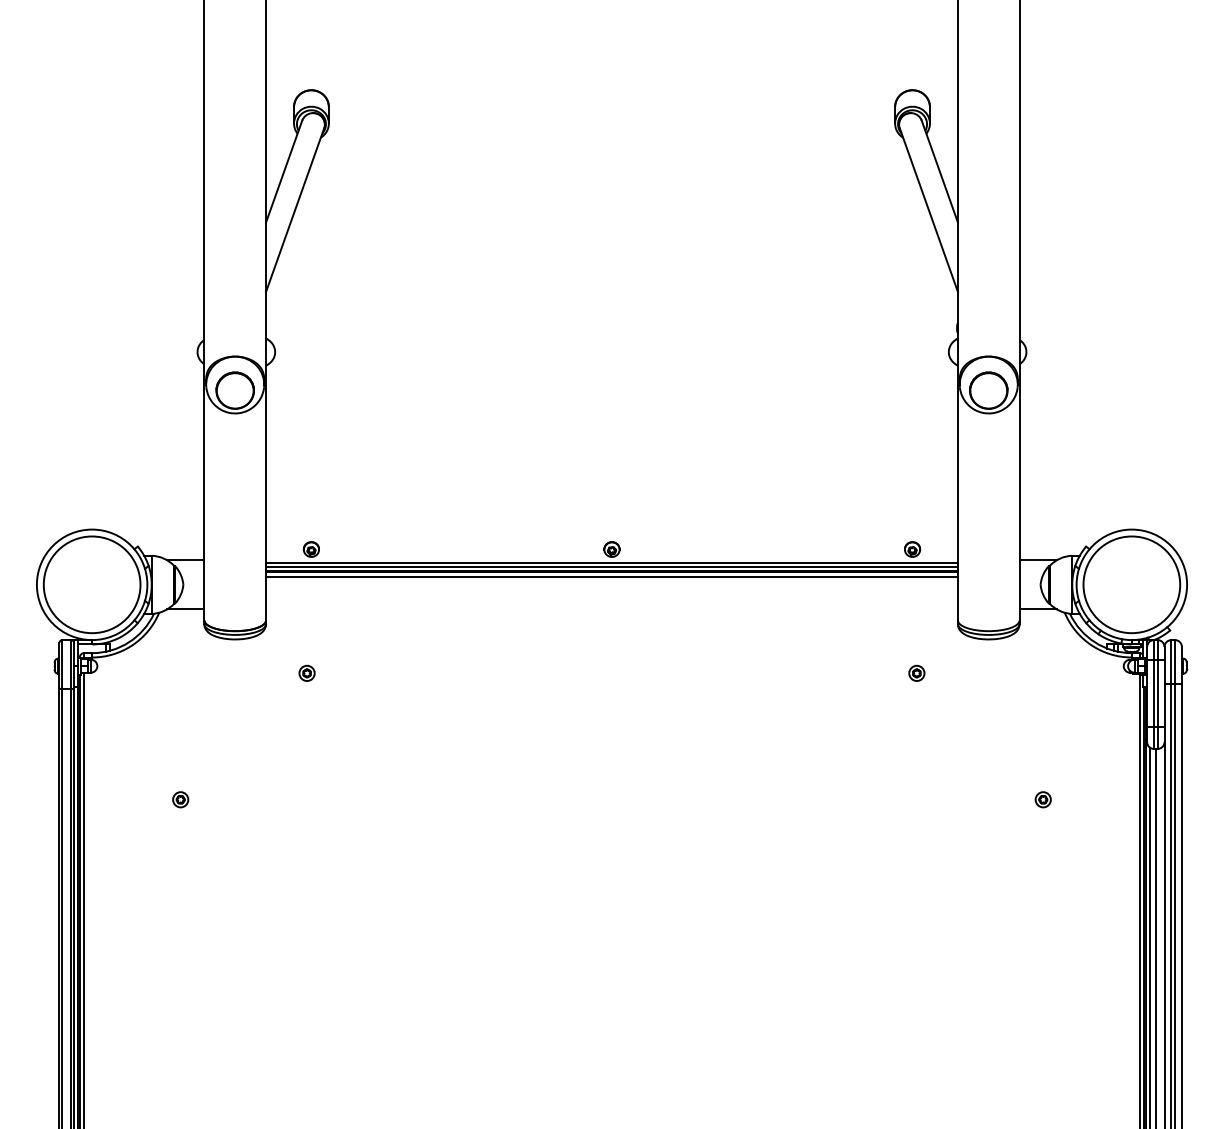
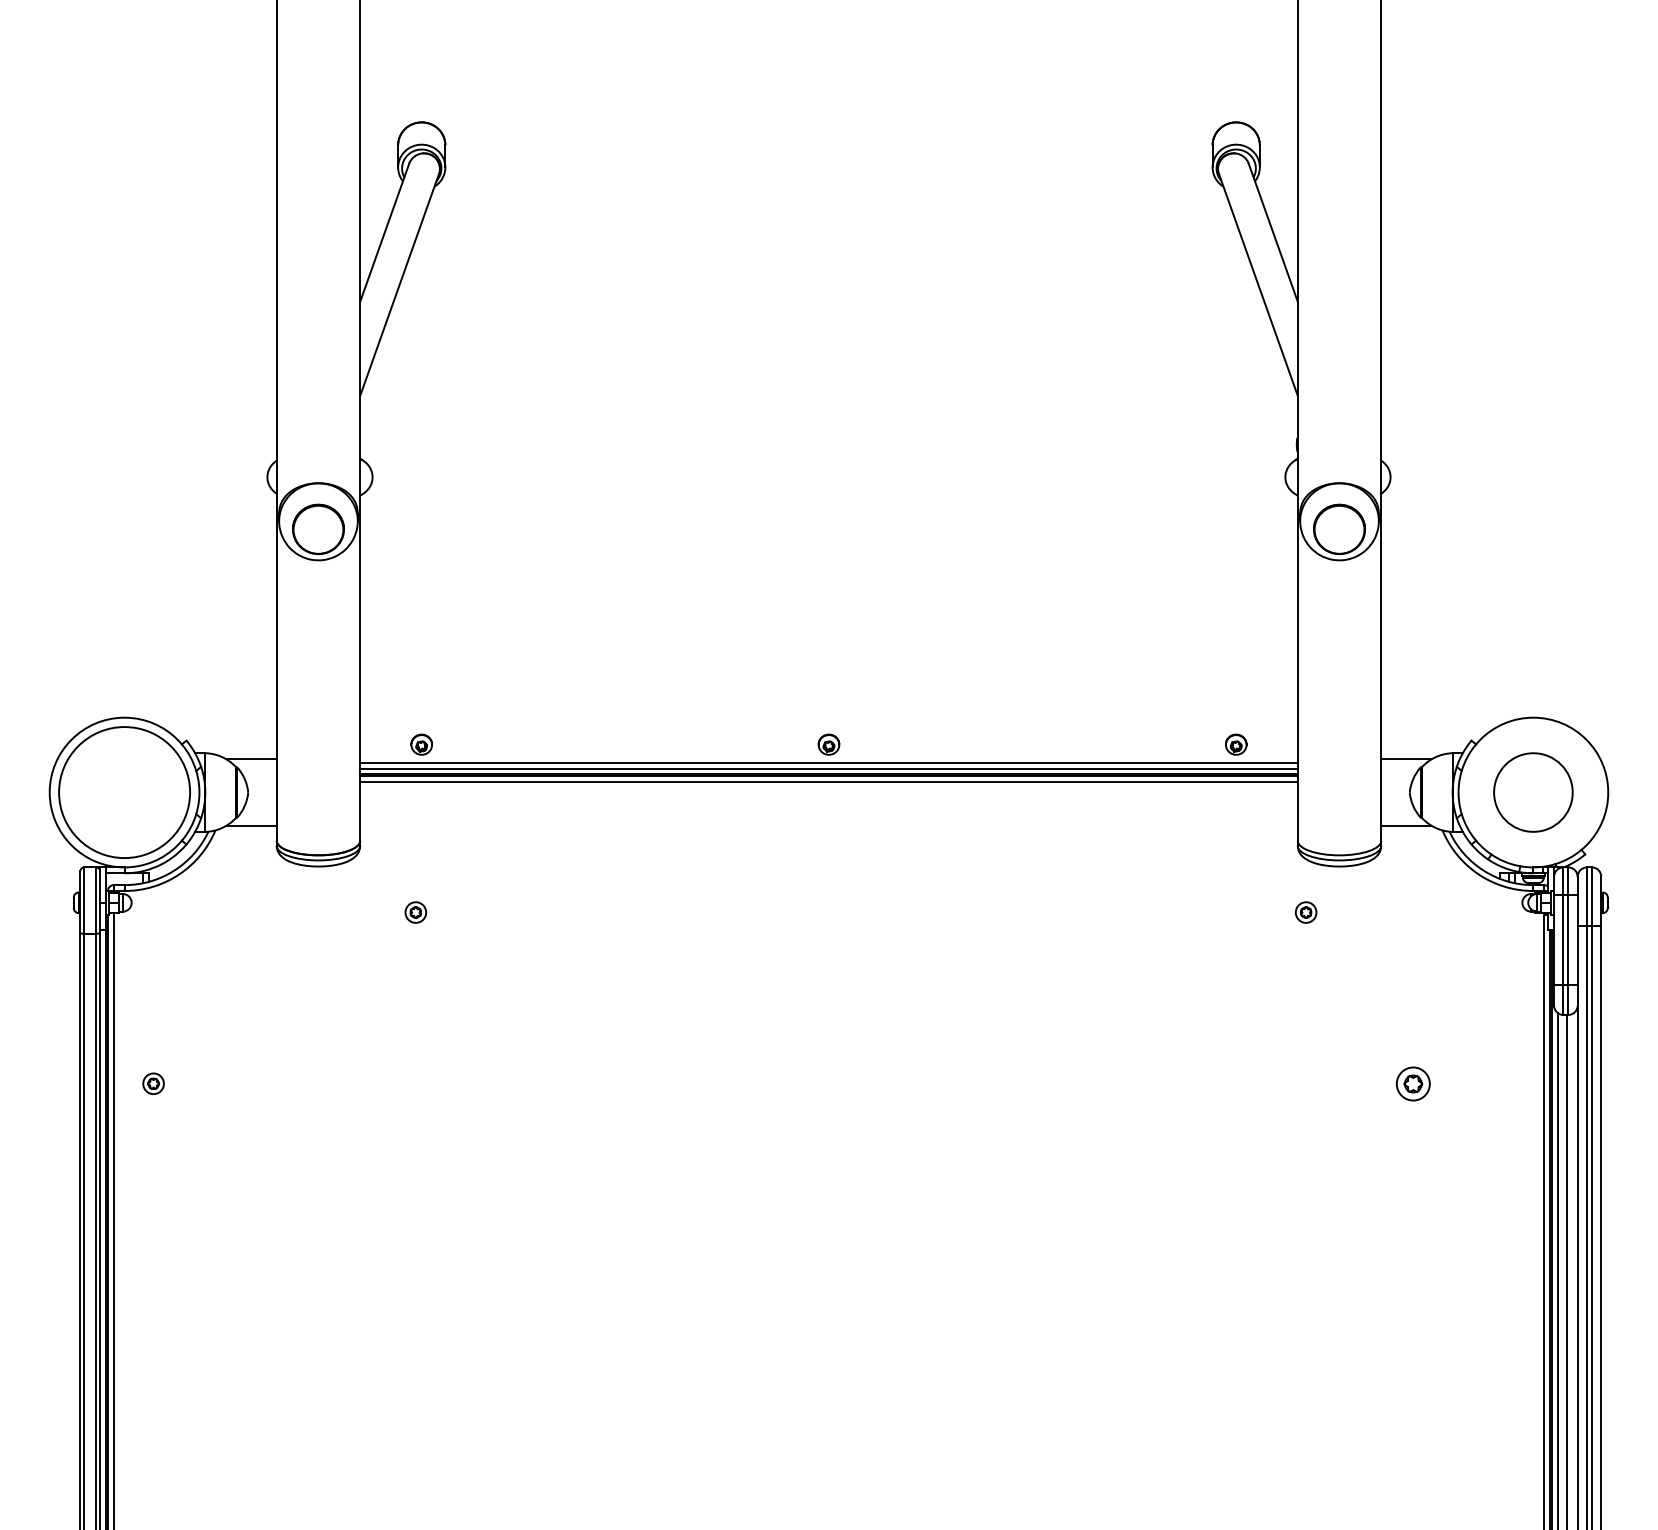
circle: (1131, 584) -> (1532, 792), size x0.6
part: (916, 673) -> (1305, 912), moved
part: (180, 799) -> (153, 1083), moved
part: (1043, 799) -> (1413, 1083), size x1.6

